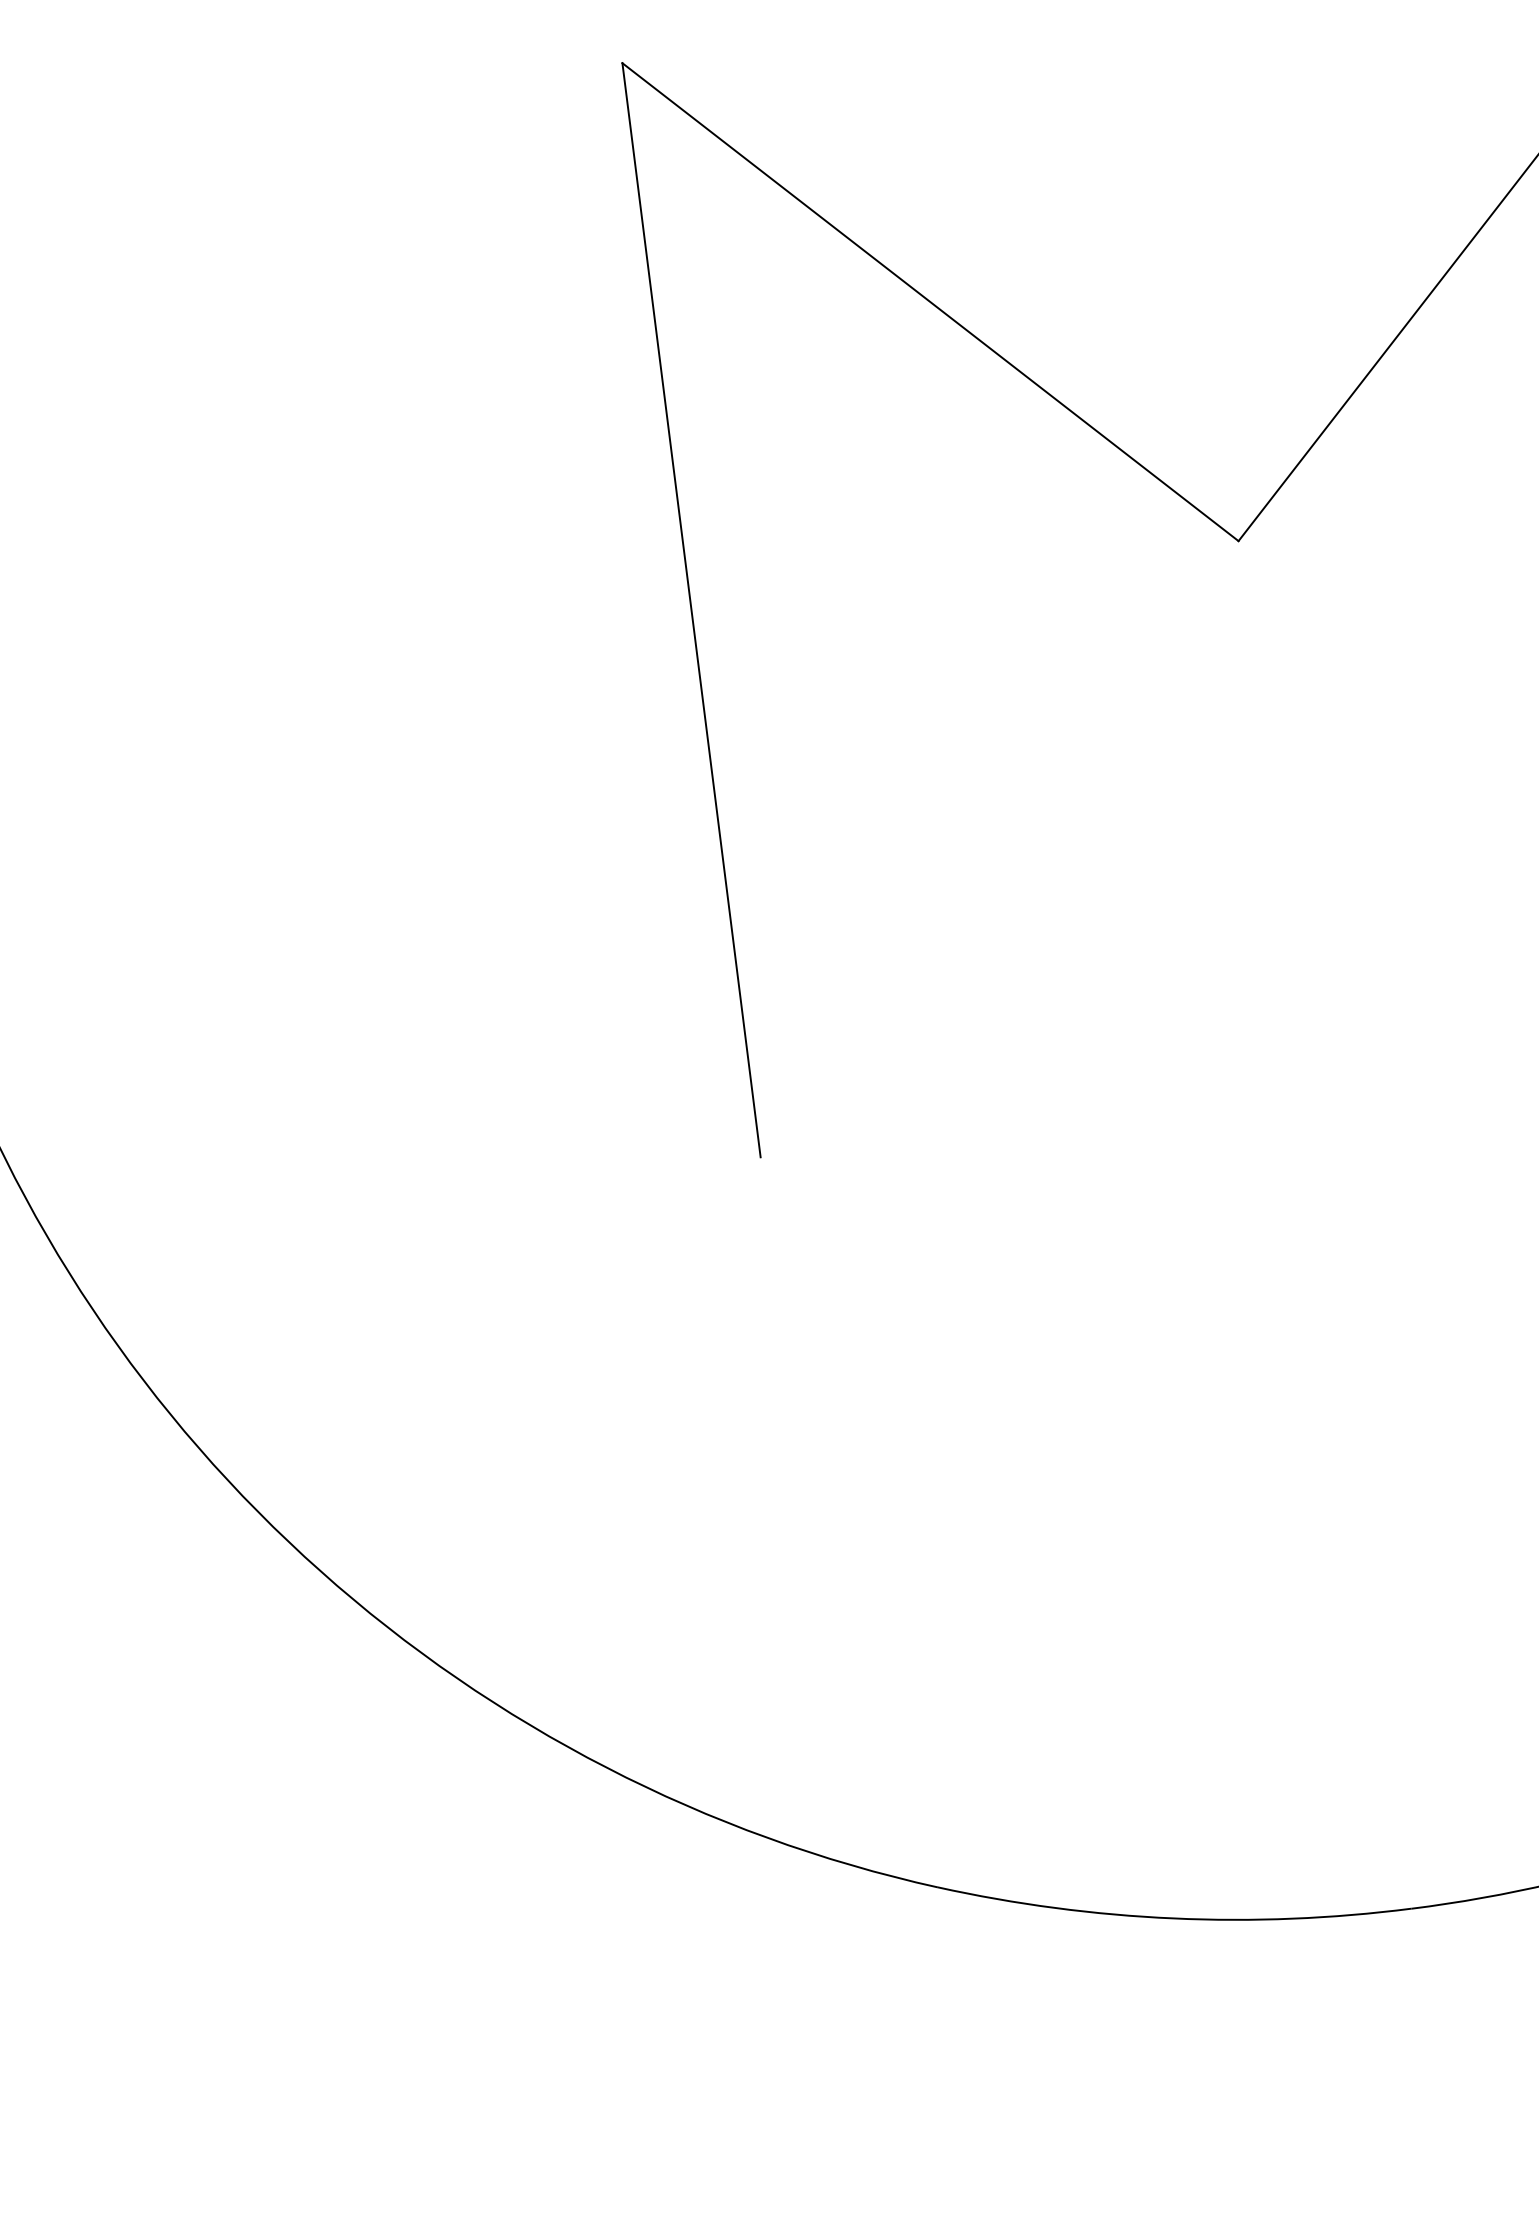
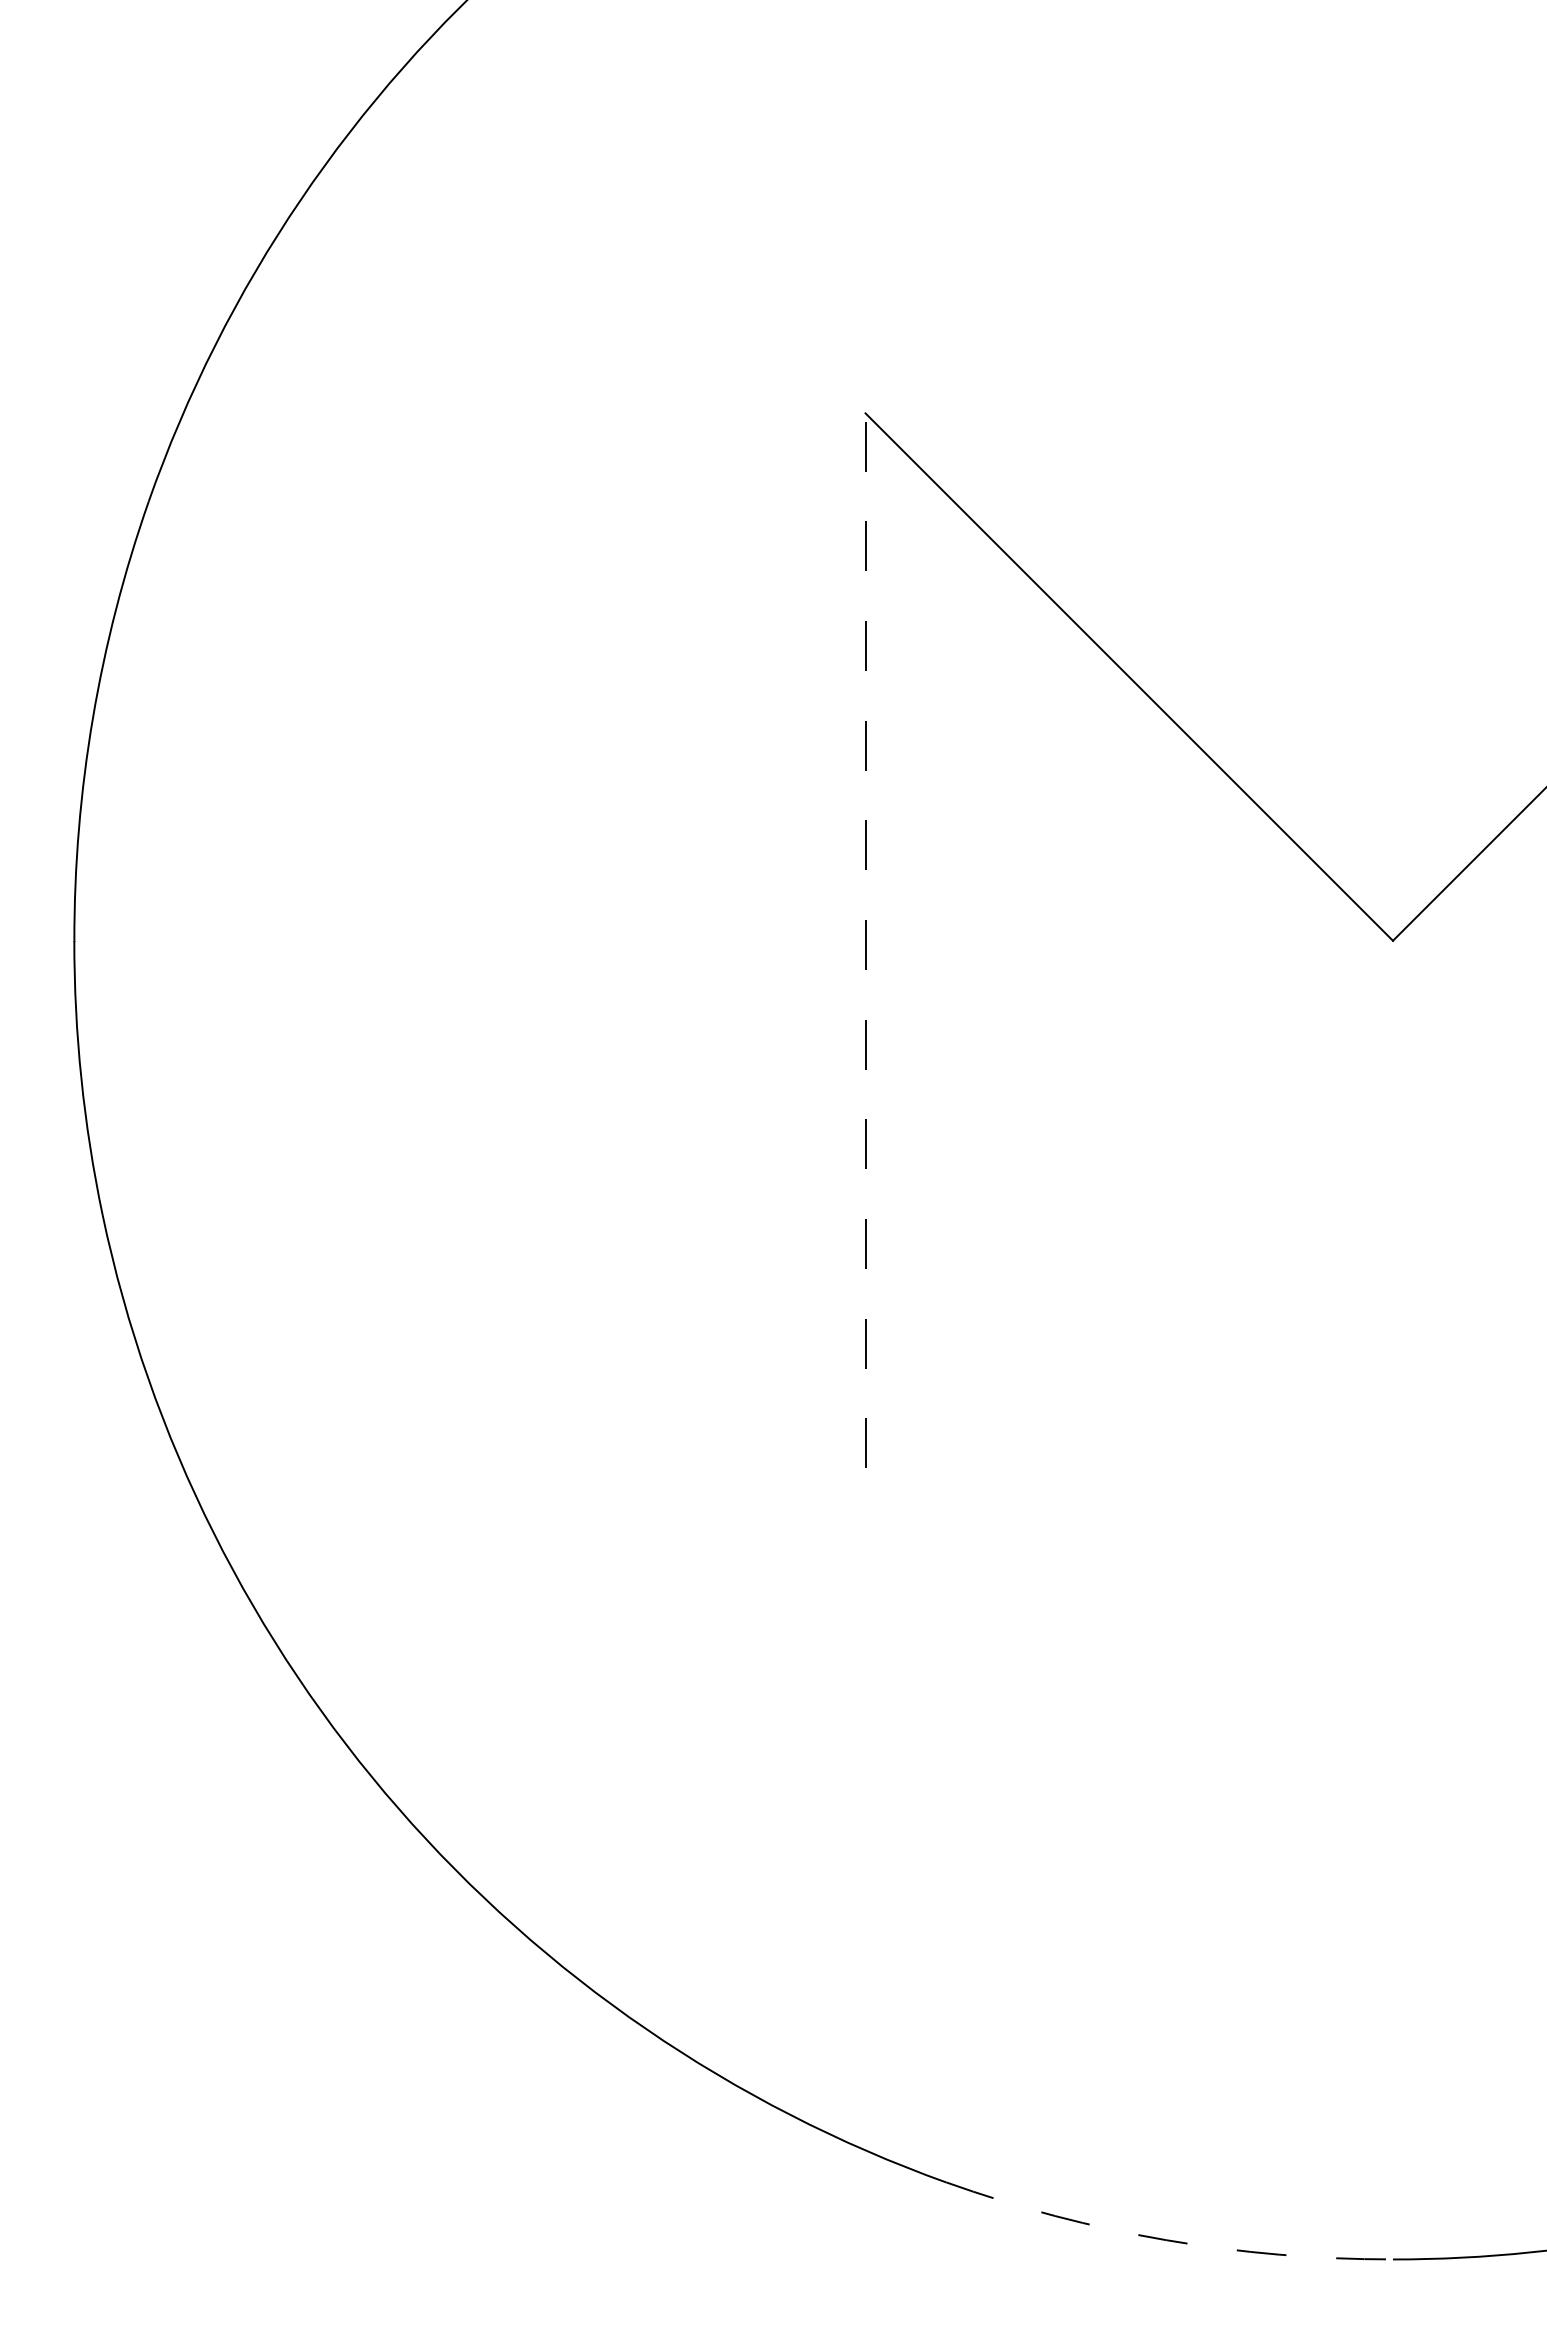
line: (691, 609) -> (865, 940), solid -> dashed
arc: (1173, 1918) -> (1166, 2240), solid -> dashed

